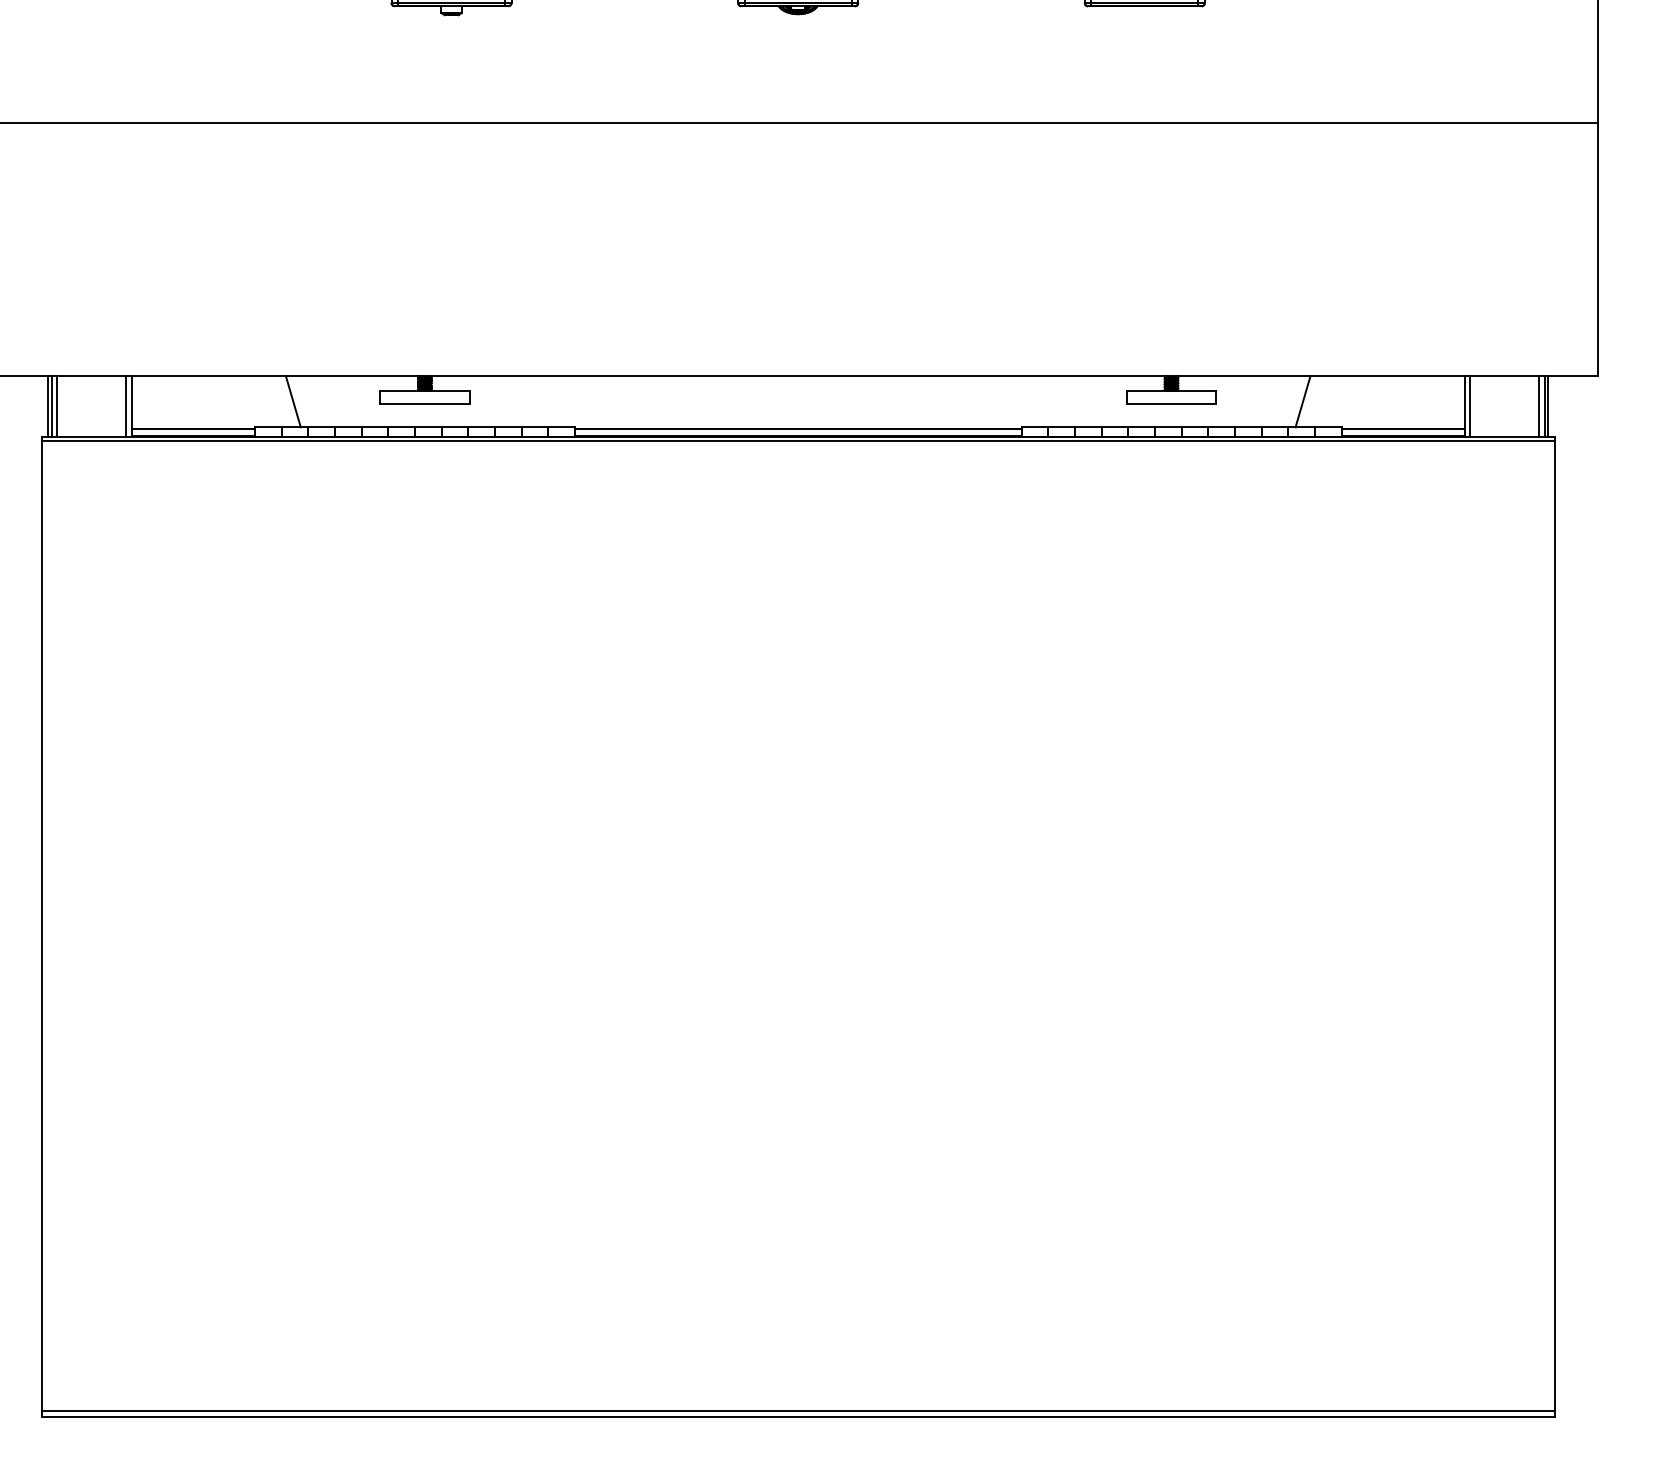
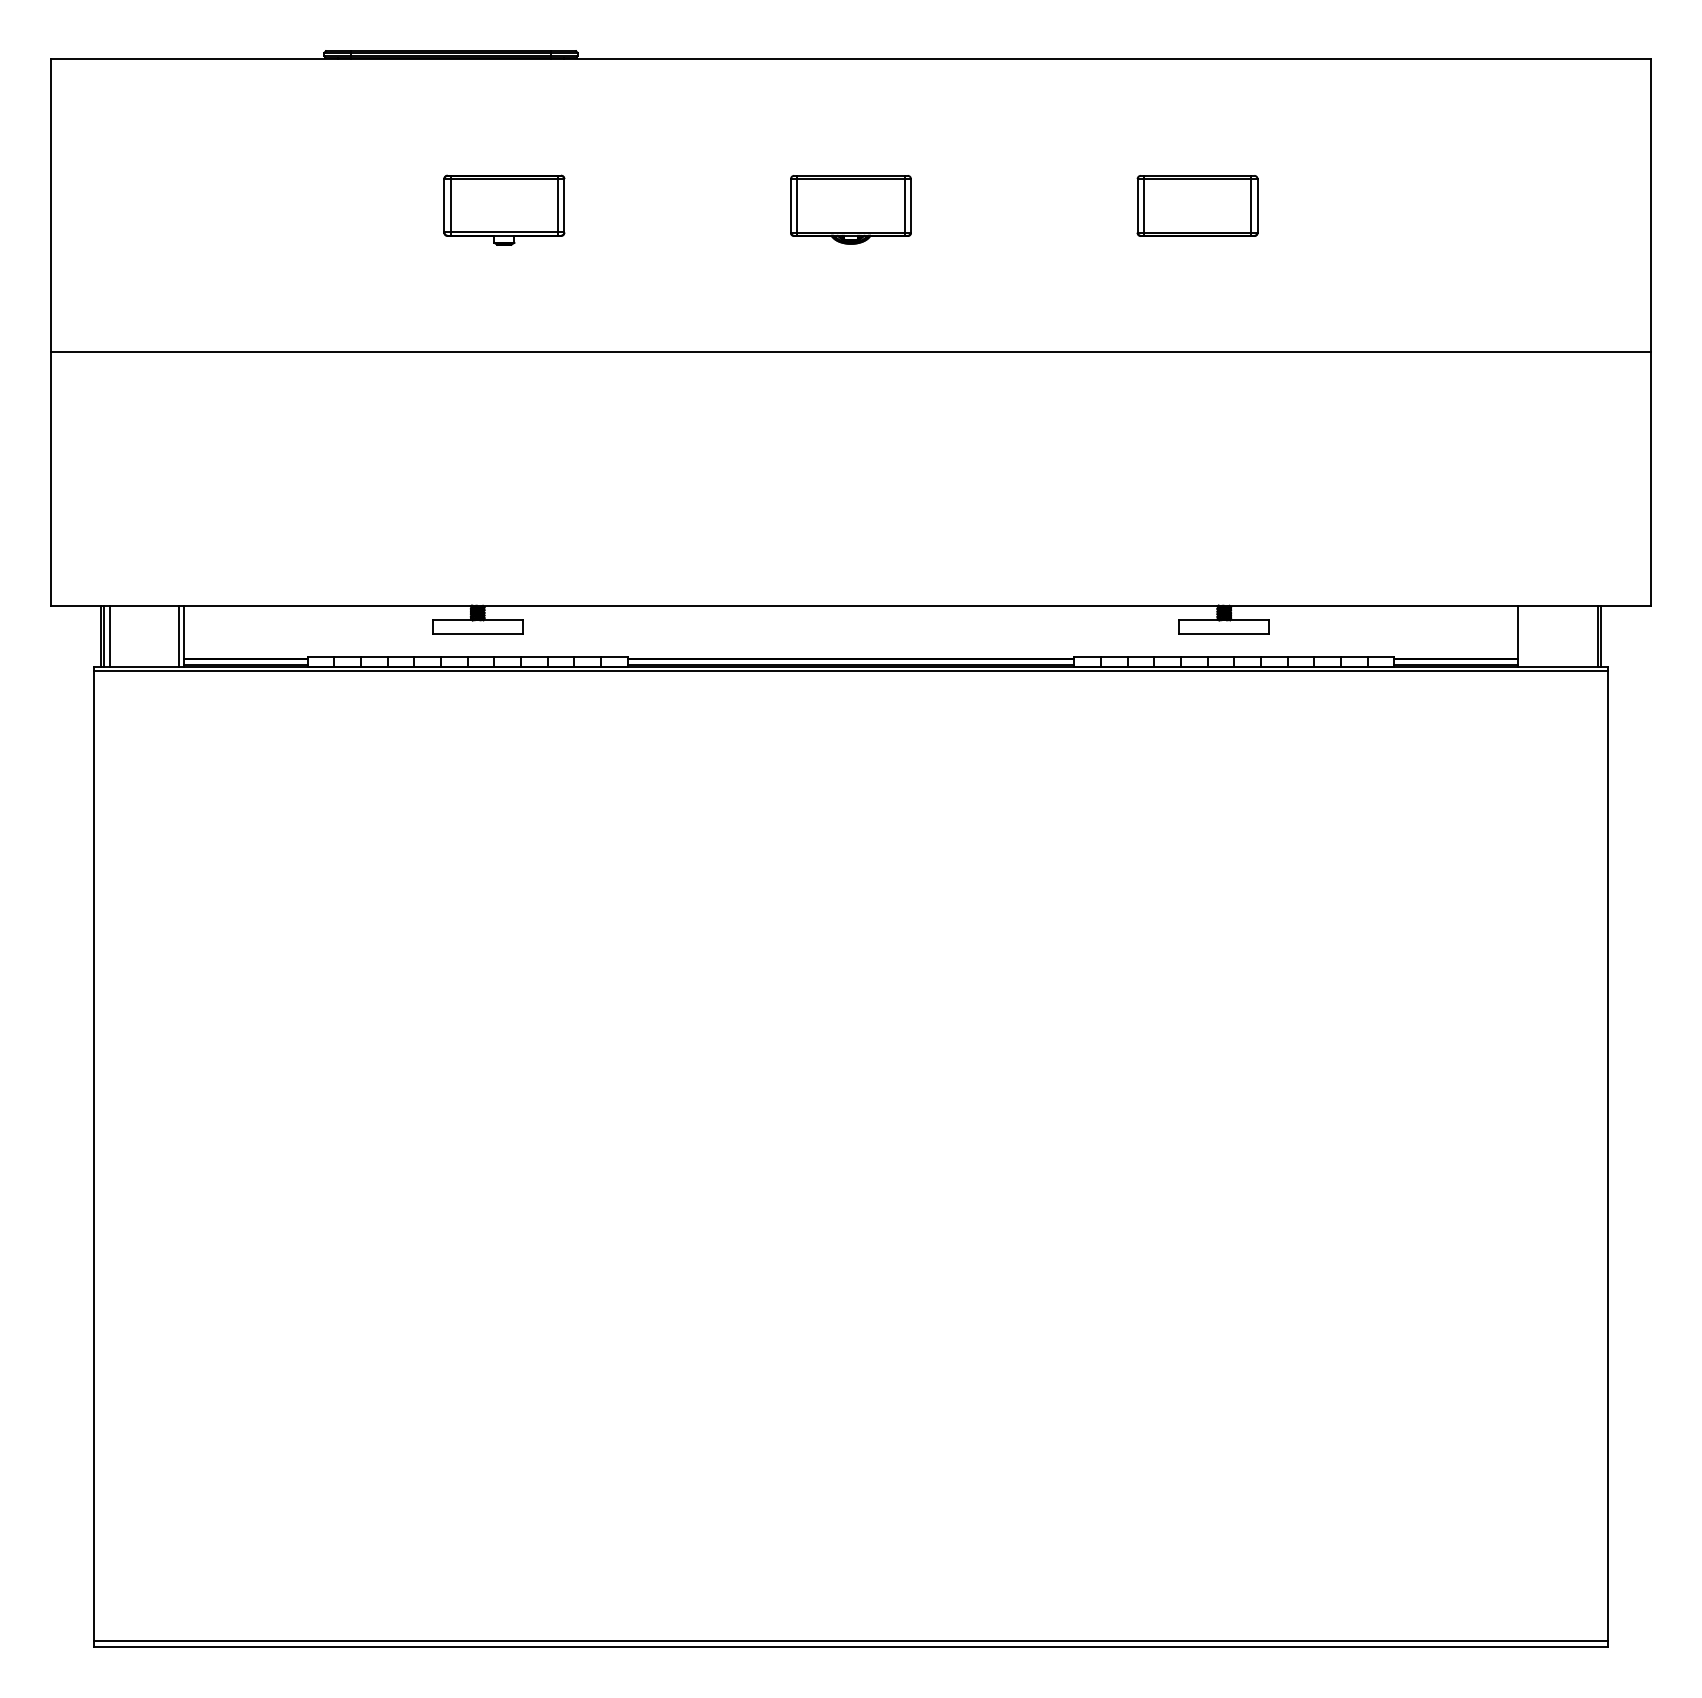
line: (292, 400) -> (345, 630), removed
line: (1302, 400) -> (1355, 630), removed
line: (1469, 406) -> (1522, 636), removed
line: (1539, 406) -> (1592, 636), removed

